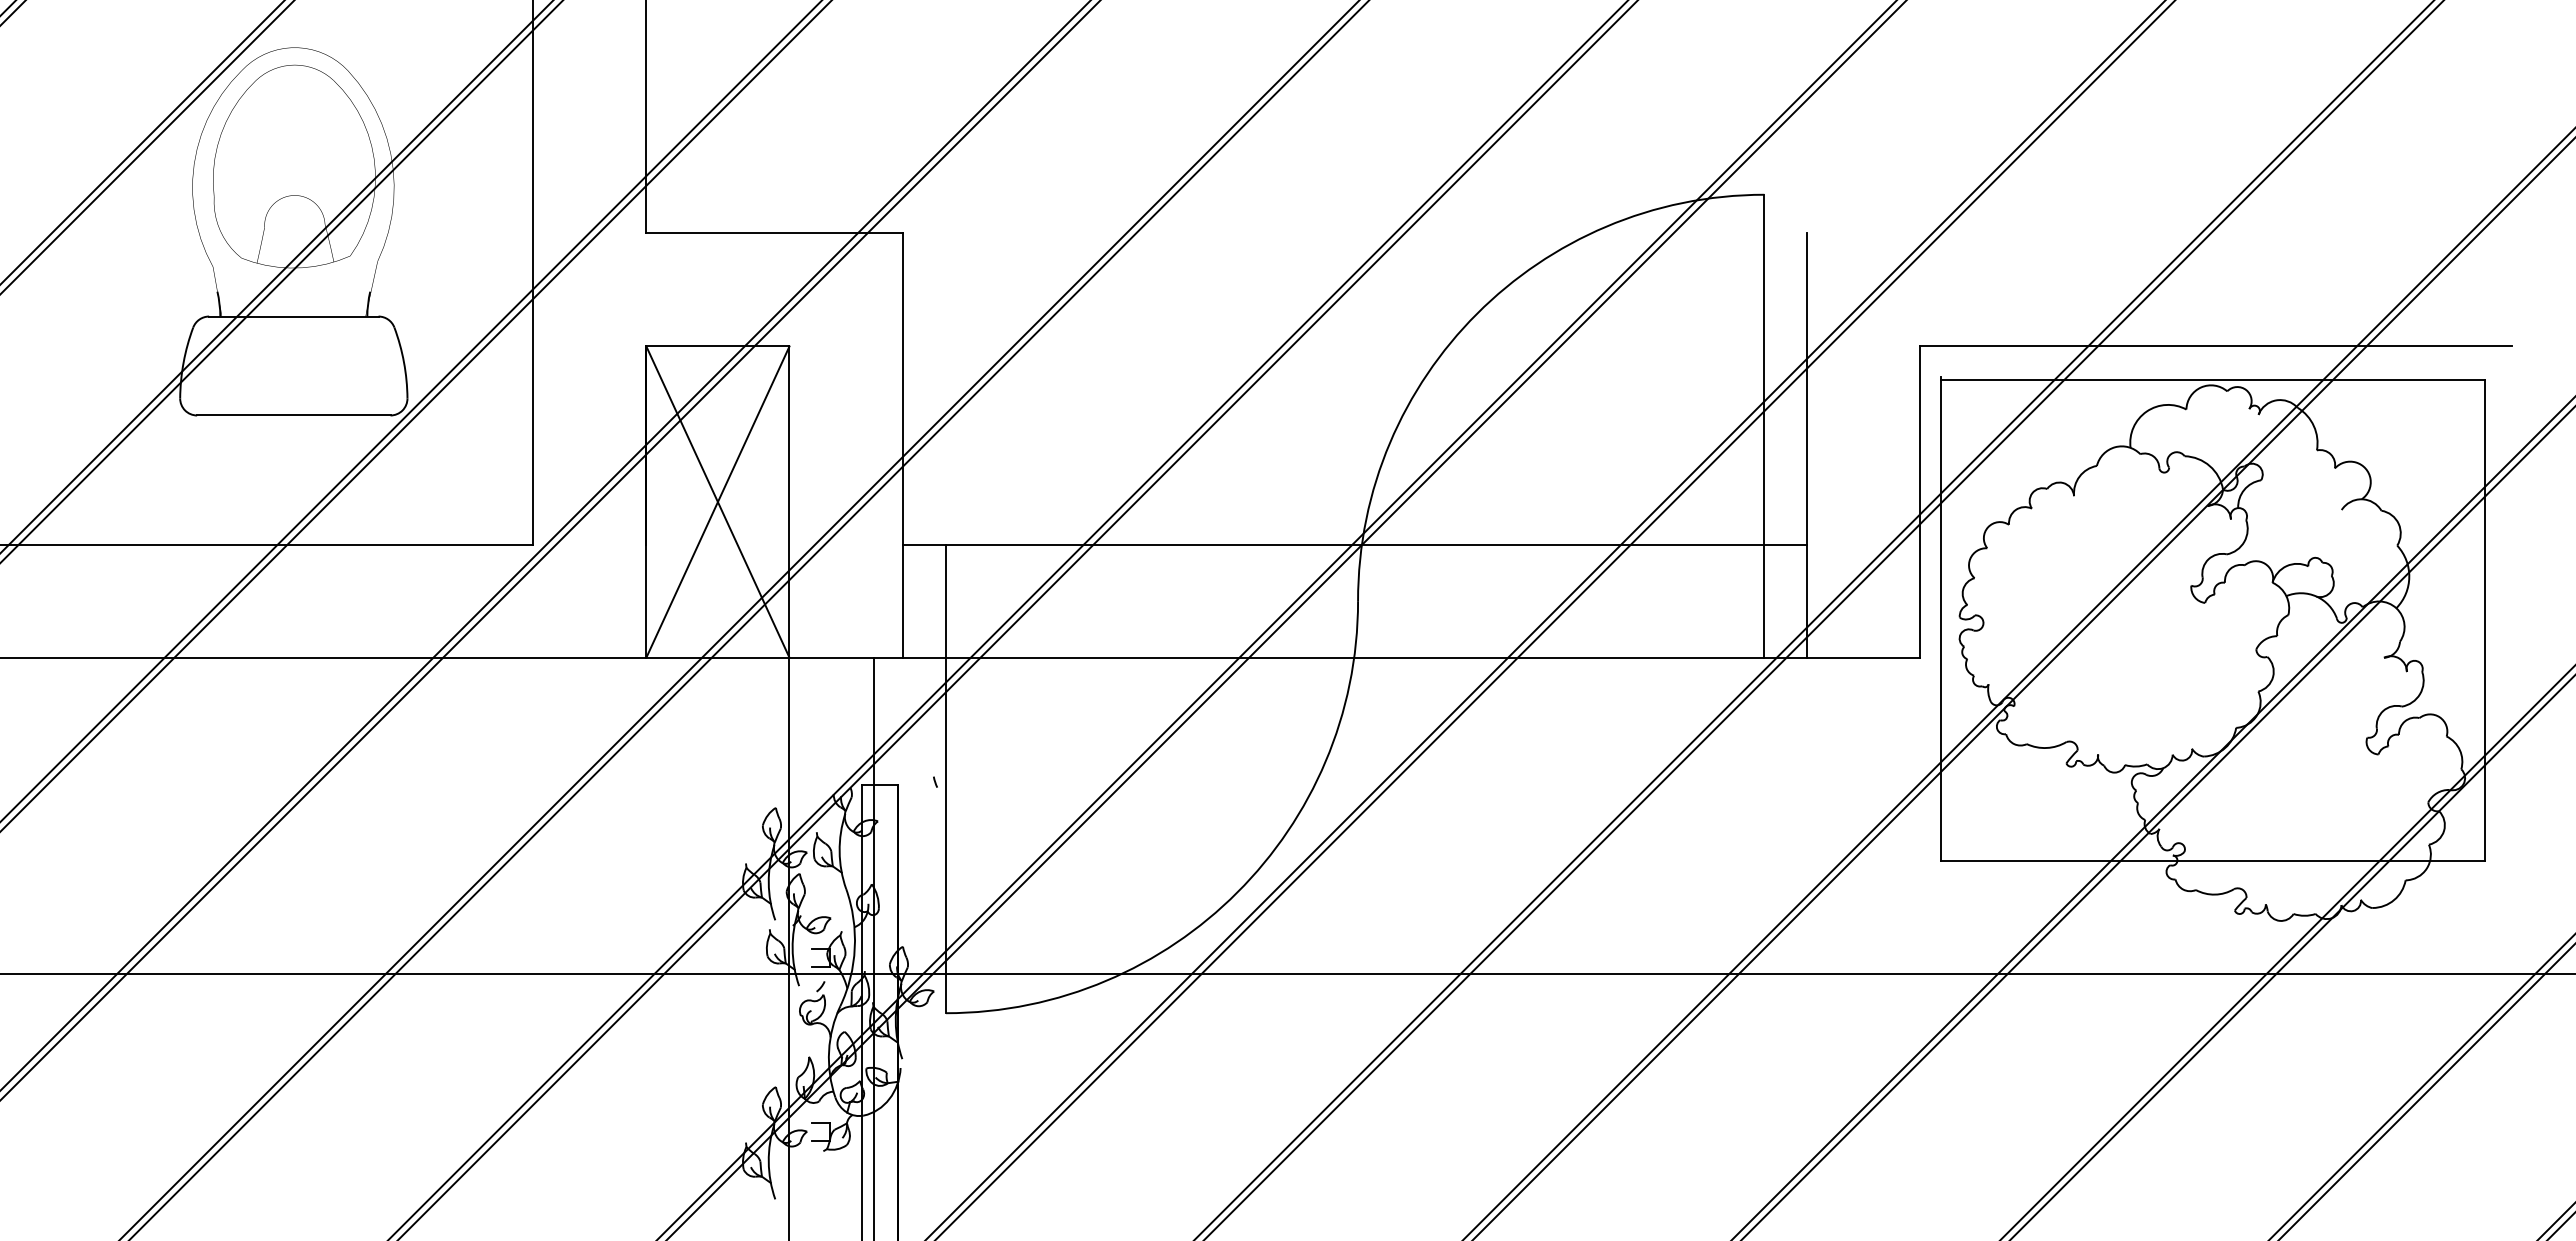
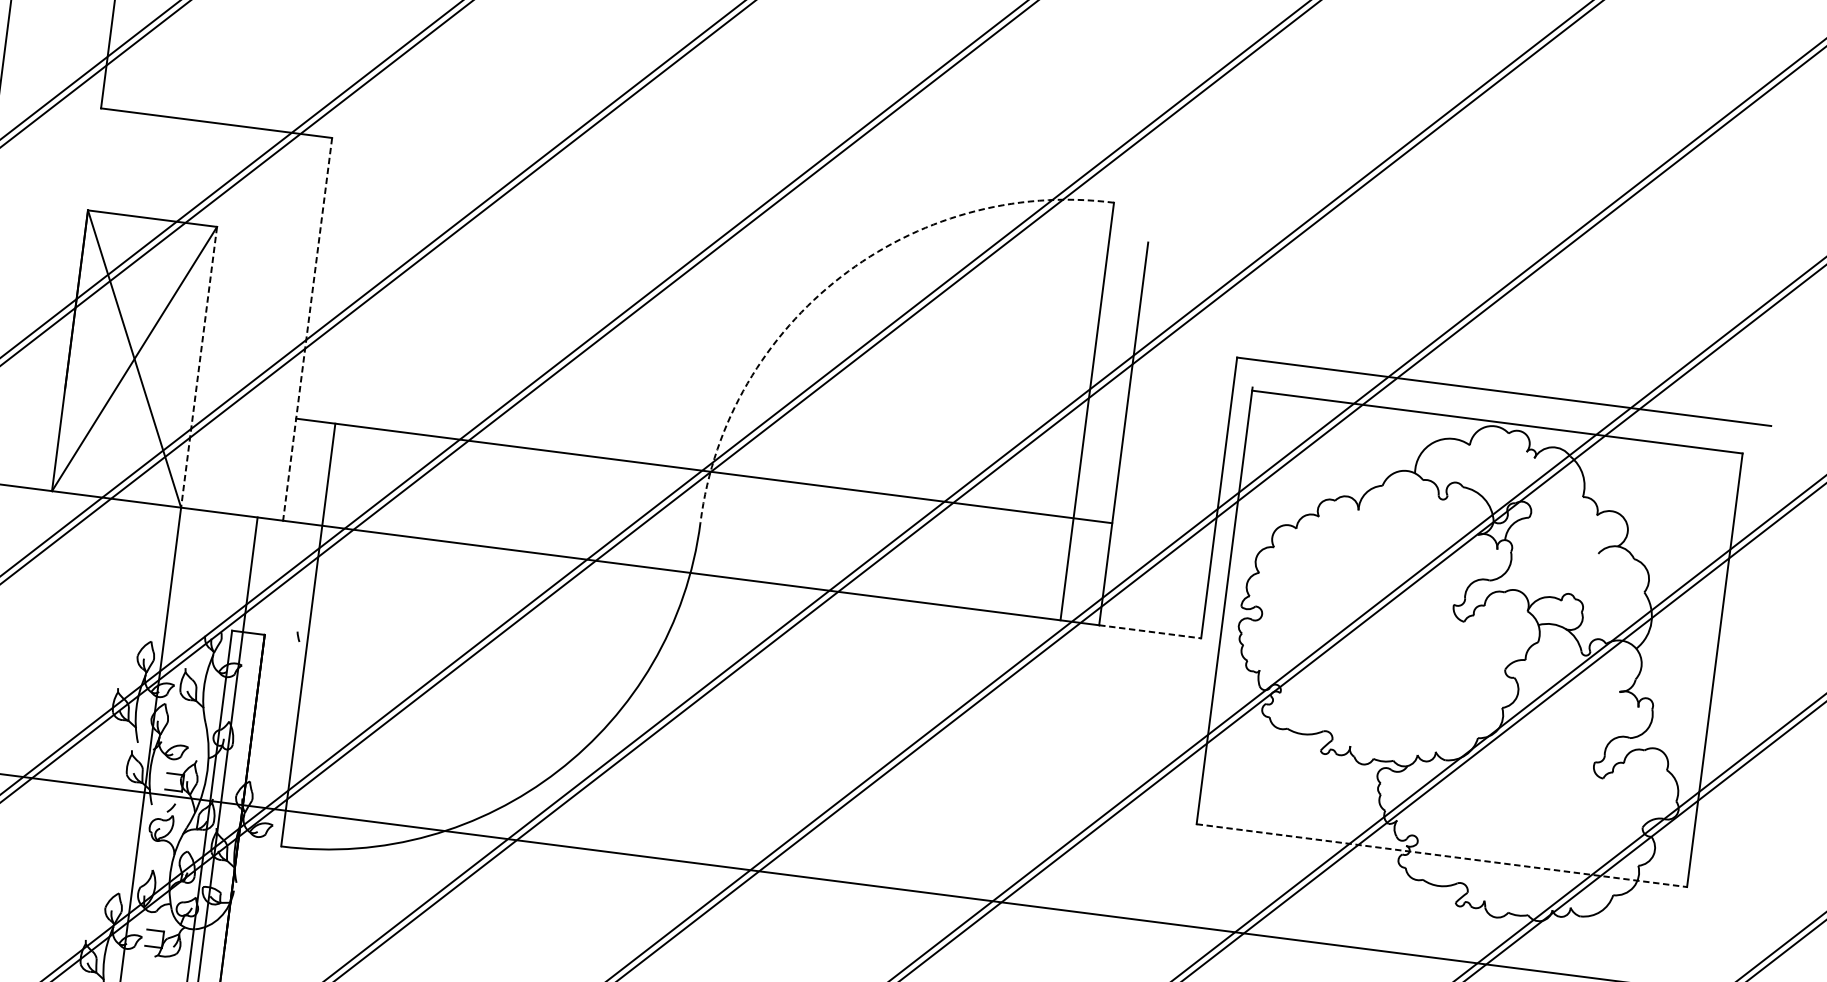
arc: (1477, 313) -> (841, 276), solid -> dashed
line: (902, 446) -> (307, 330), solid -> dashed
line: (789, 502) -> (199, 367), solid -> dashed
line: (1863, 657) -> (1149, 631), solid -> dashed
line: (2213, 861) -> (1442, 856), solid -> dashed

